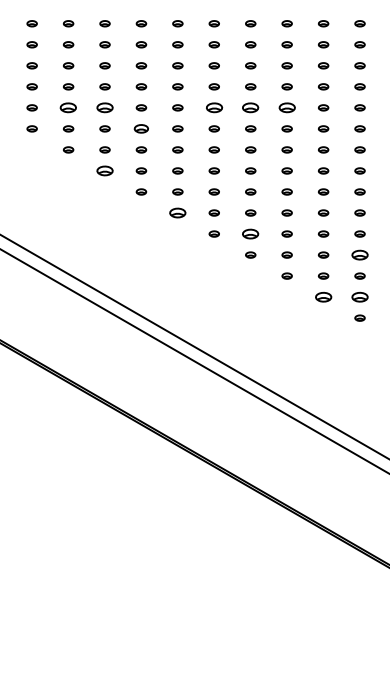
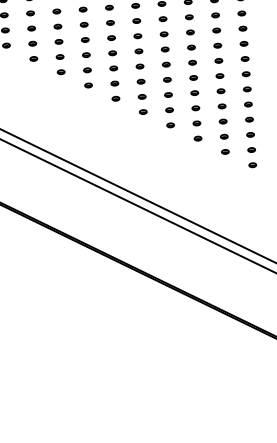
part: (68, 107) -> (31, 28), size x0.62
part: (104, 107) -> (57, 26), size x0.62
part: (213, 107) -> (136, 20), size x0.62
part: (250, 107) -> (162, 18), size x0.62
part: (286, 107) -> (188, 17), size x0.62
part: (141, 128) -> (85, 39), size x0.71
part: (104, 170) -> (60, 71), size x0.62
part: (177, 212) -> (115, 98), size x0.62
part: (250, 233) -> (169, 109), size x0.62
part: (359, 254) -> (249, 119), size x0.62
part: (323, 296) -> (225, 151), size x0.62
part: (359, 296) -> (251, 149), size x0.62

